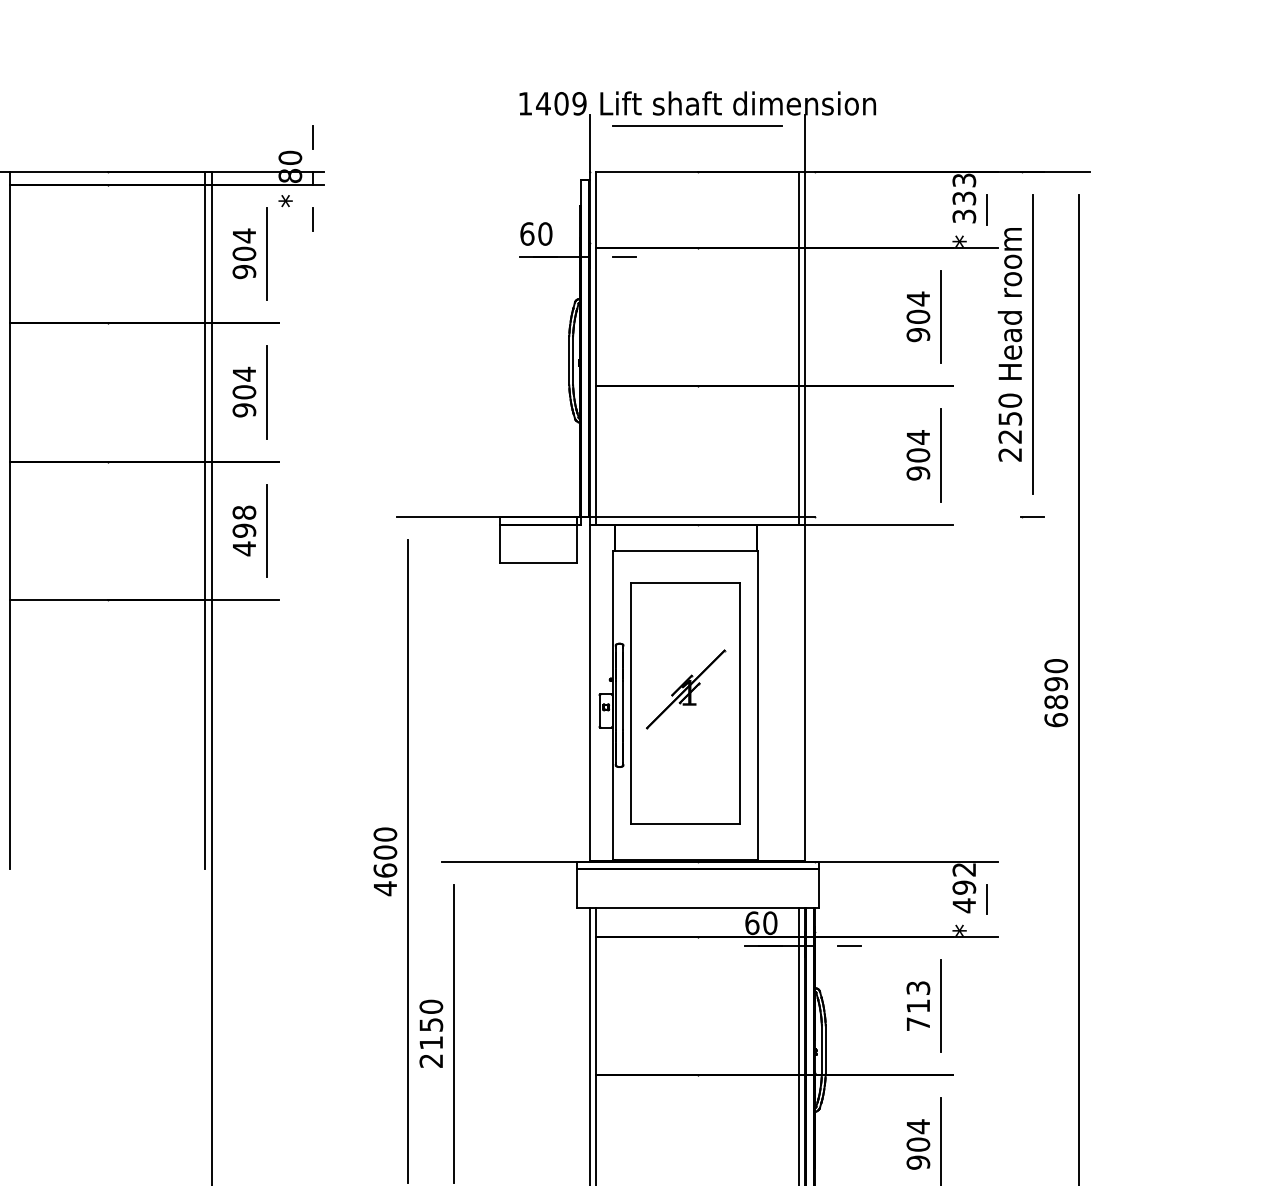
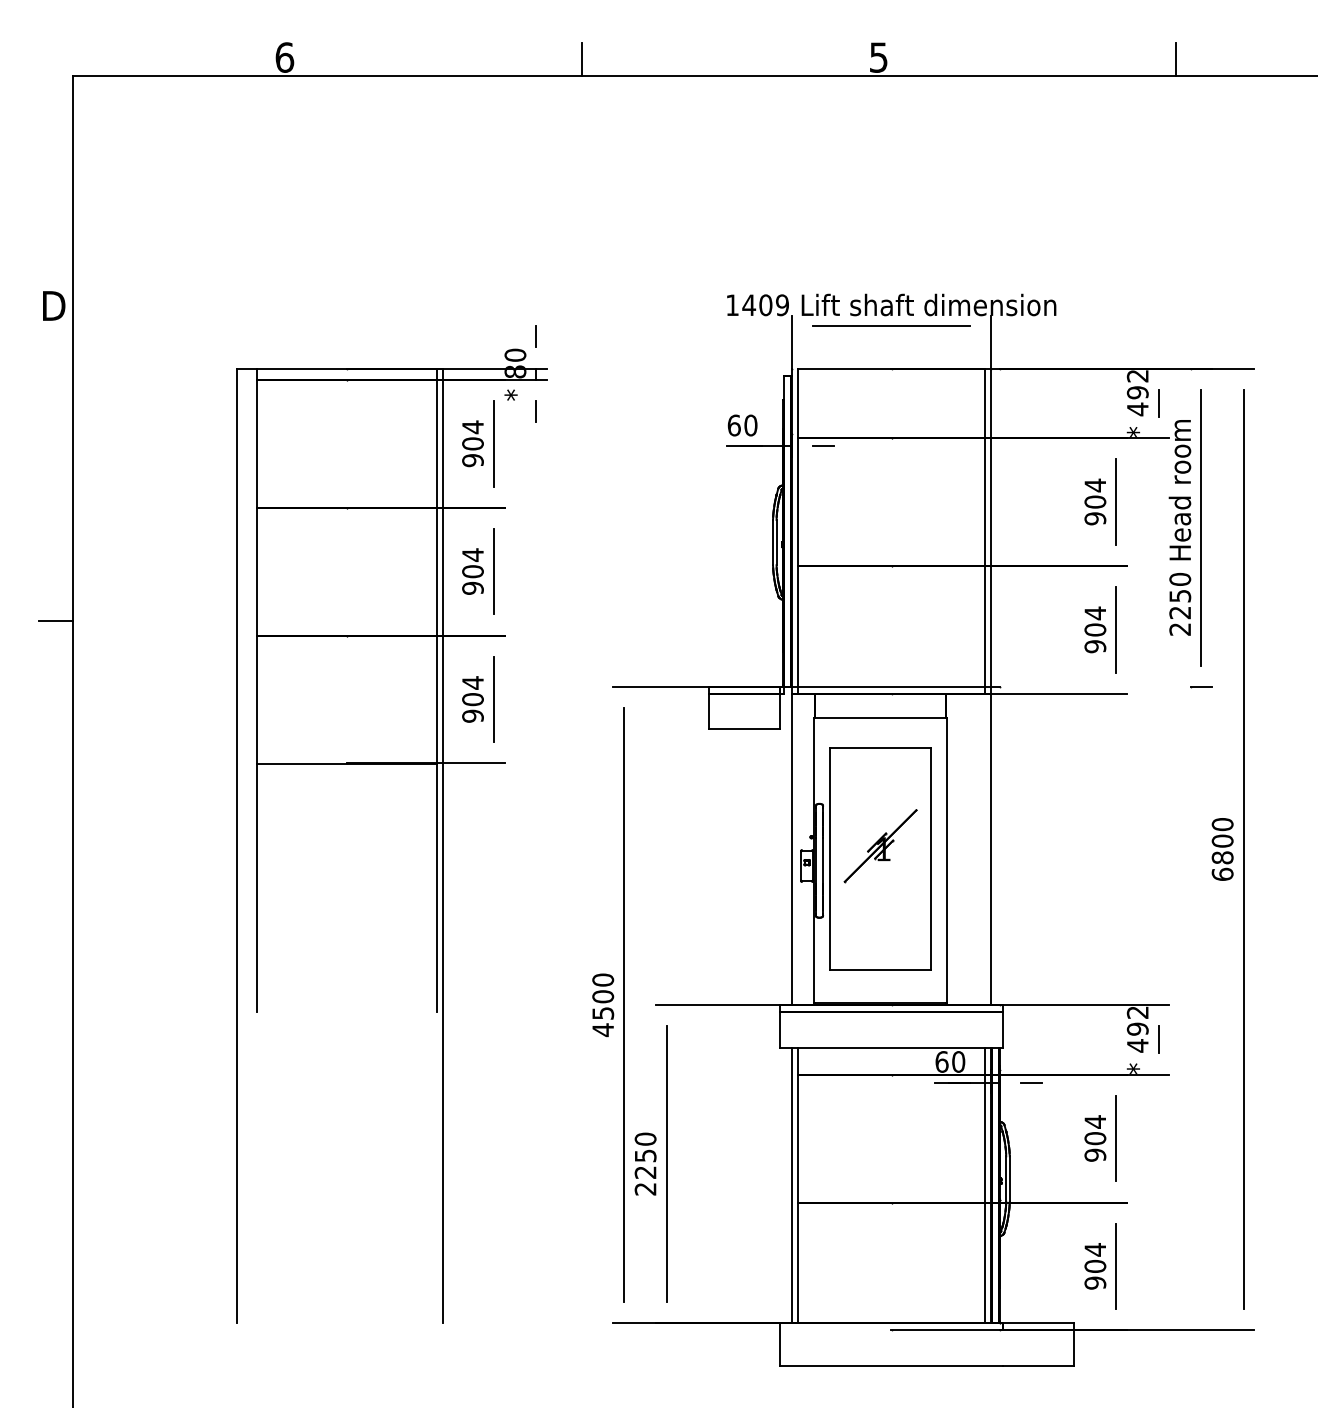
text: (963, 199) -> (1137, 393), 333 -> 492
text: (243, 530) -> (472, 699), 498 -> 904
text: (1056, 683) -> (1222, 840), 6890 -> 6800
text: (385, 869) -> (603, 1012), 4600 -> 4500
text: (918, 1006) -> (1095, 1138), 713 -> 904
text: (431, 1042) -> (645, 1172), 2150 -> 2250

